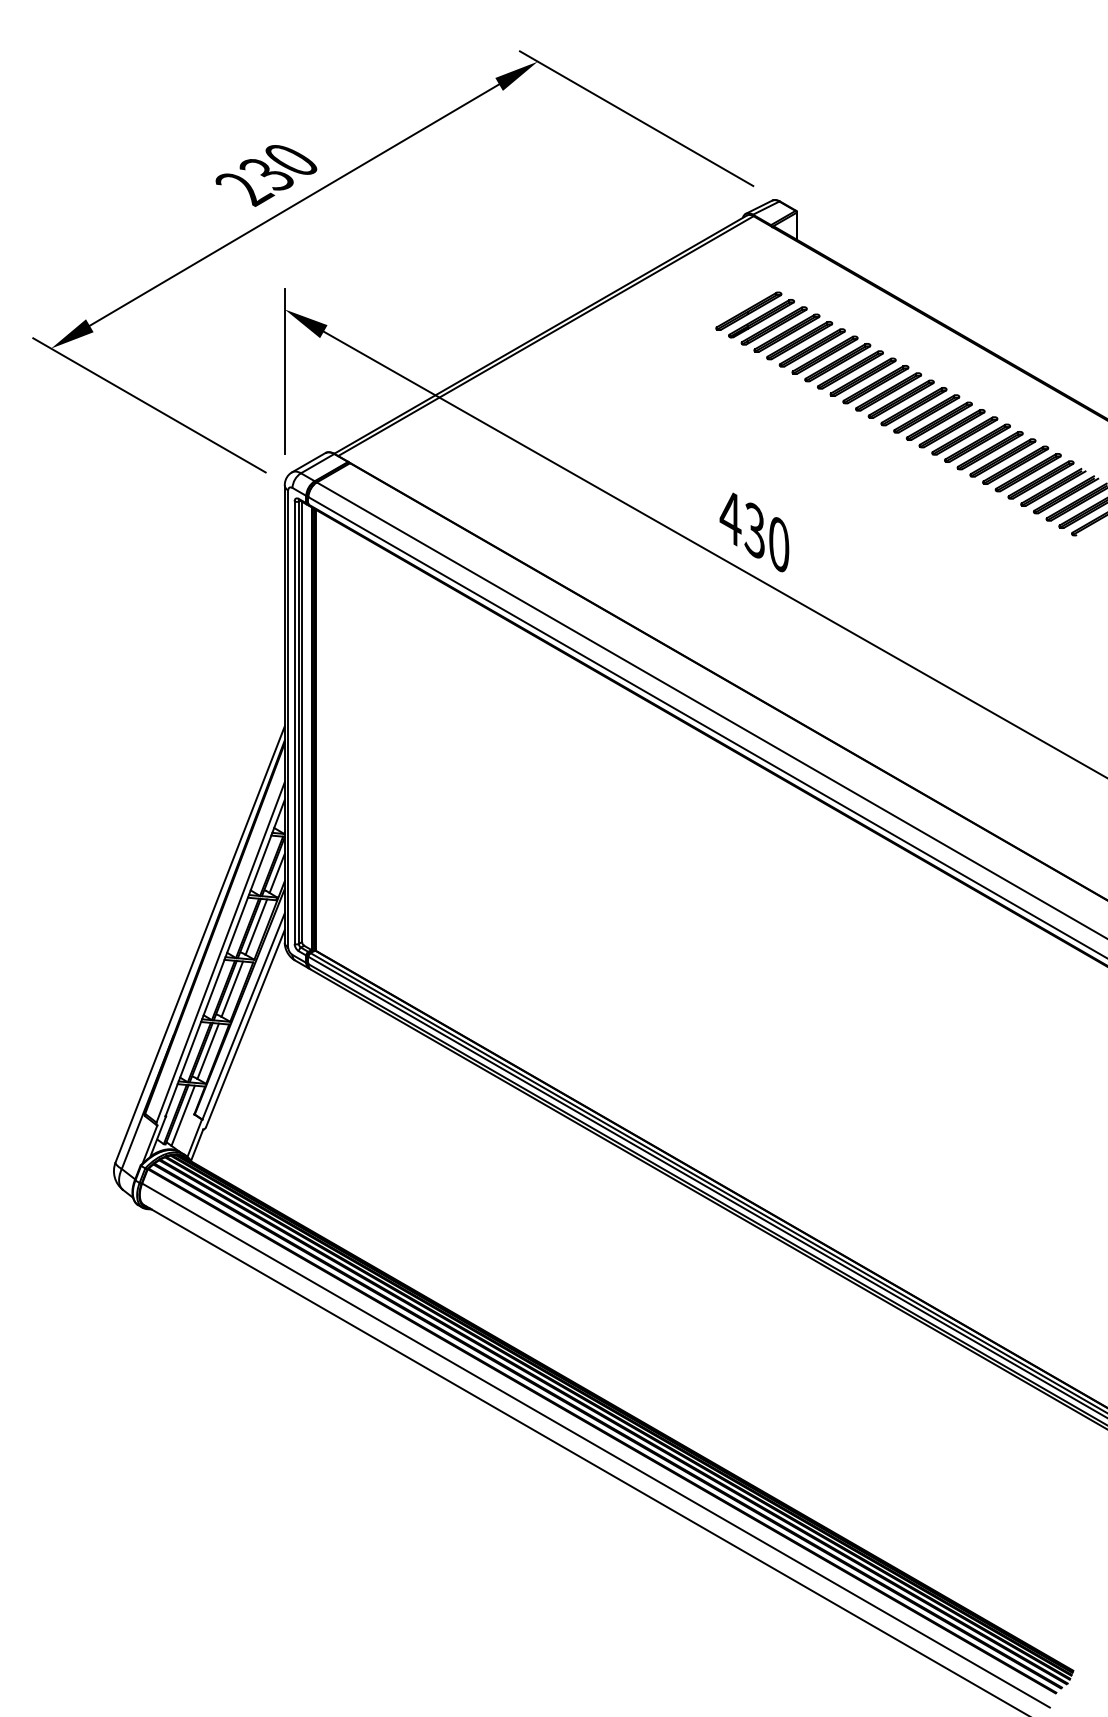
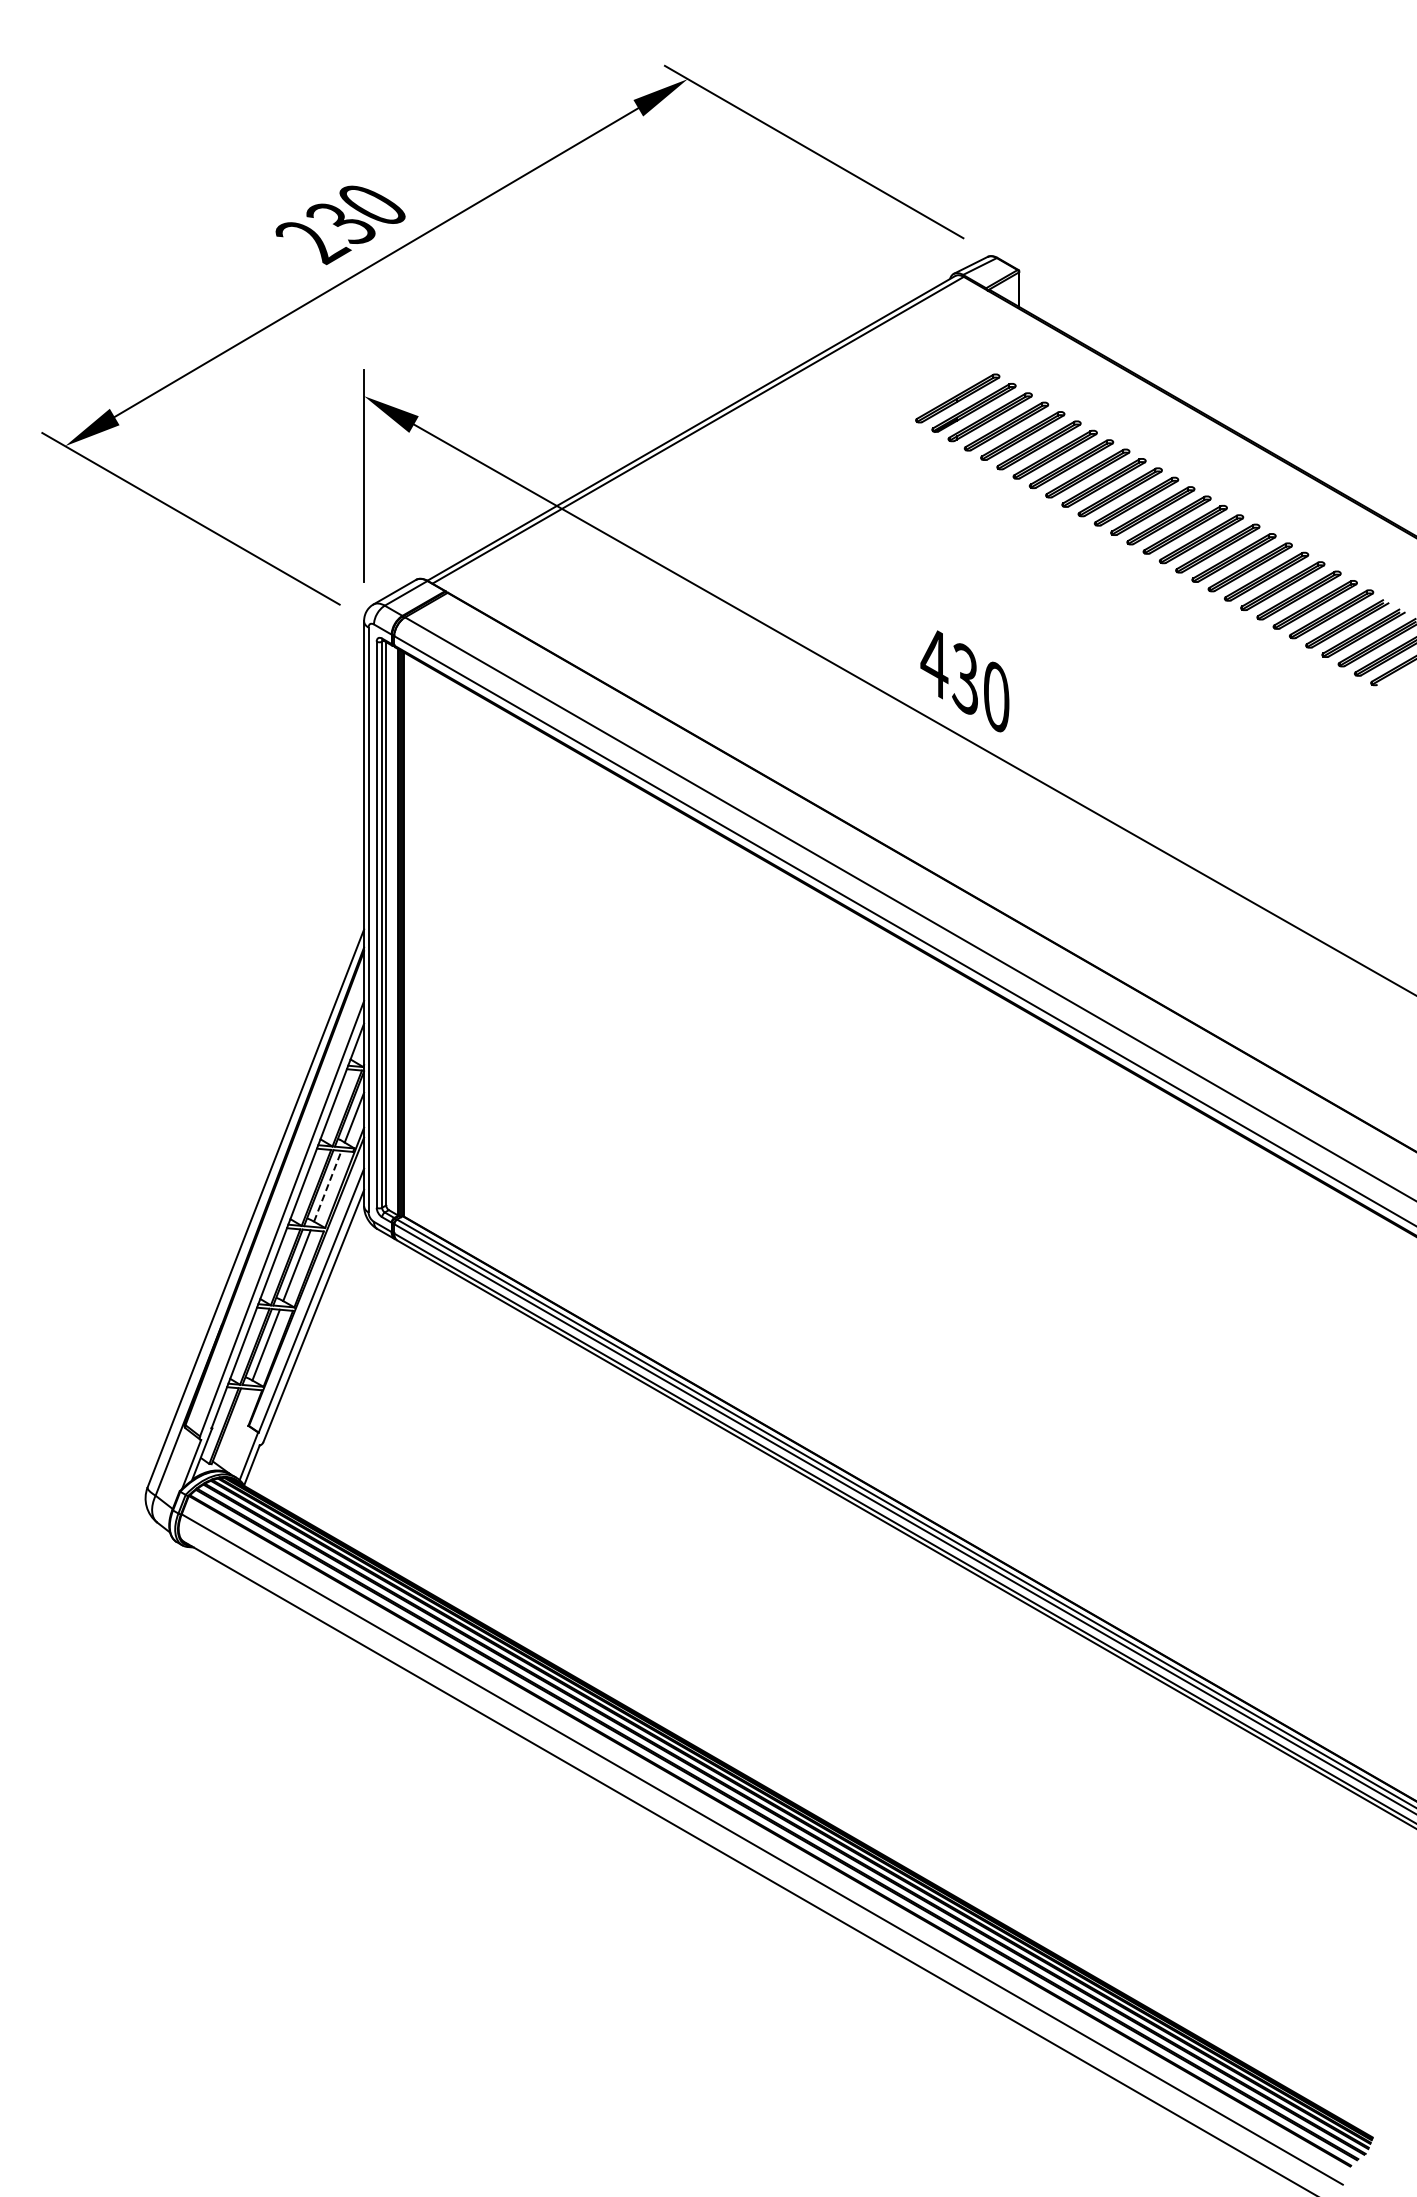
line: (256, 927) -> (327, 1186), solid -> dashed
line: (183, 1115) -> (234, 1427), removed

